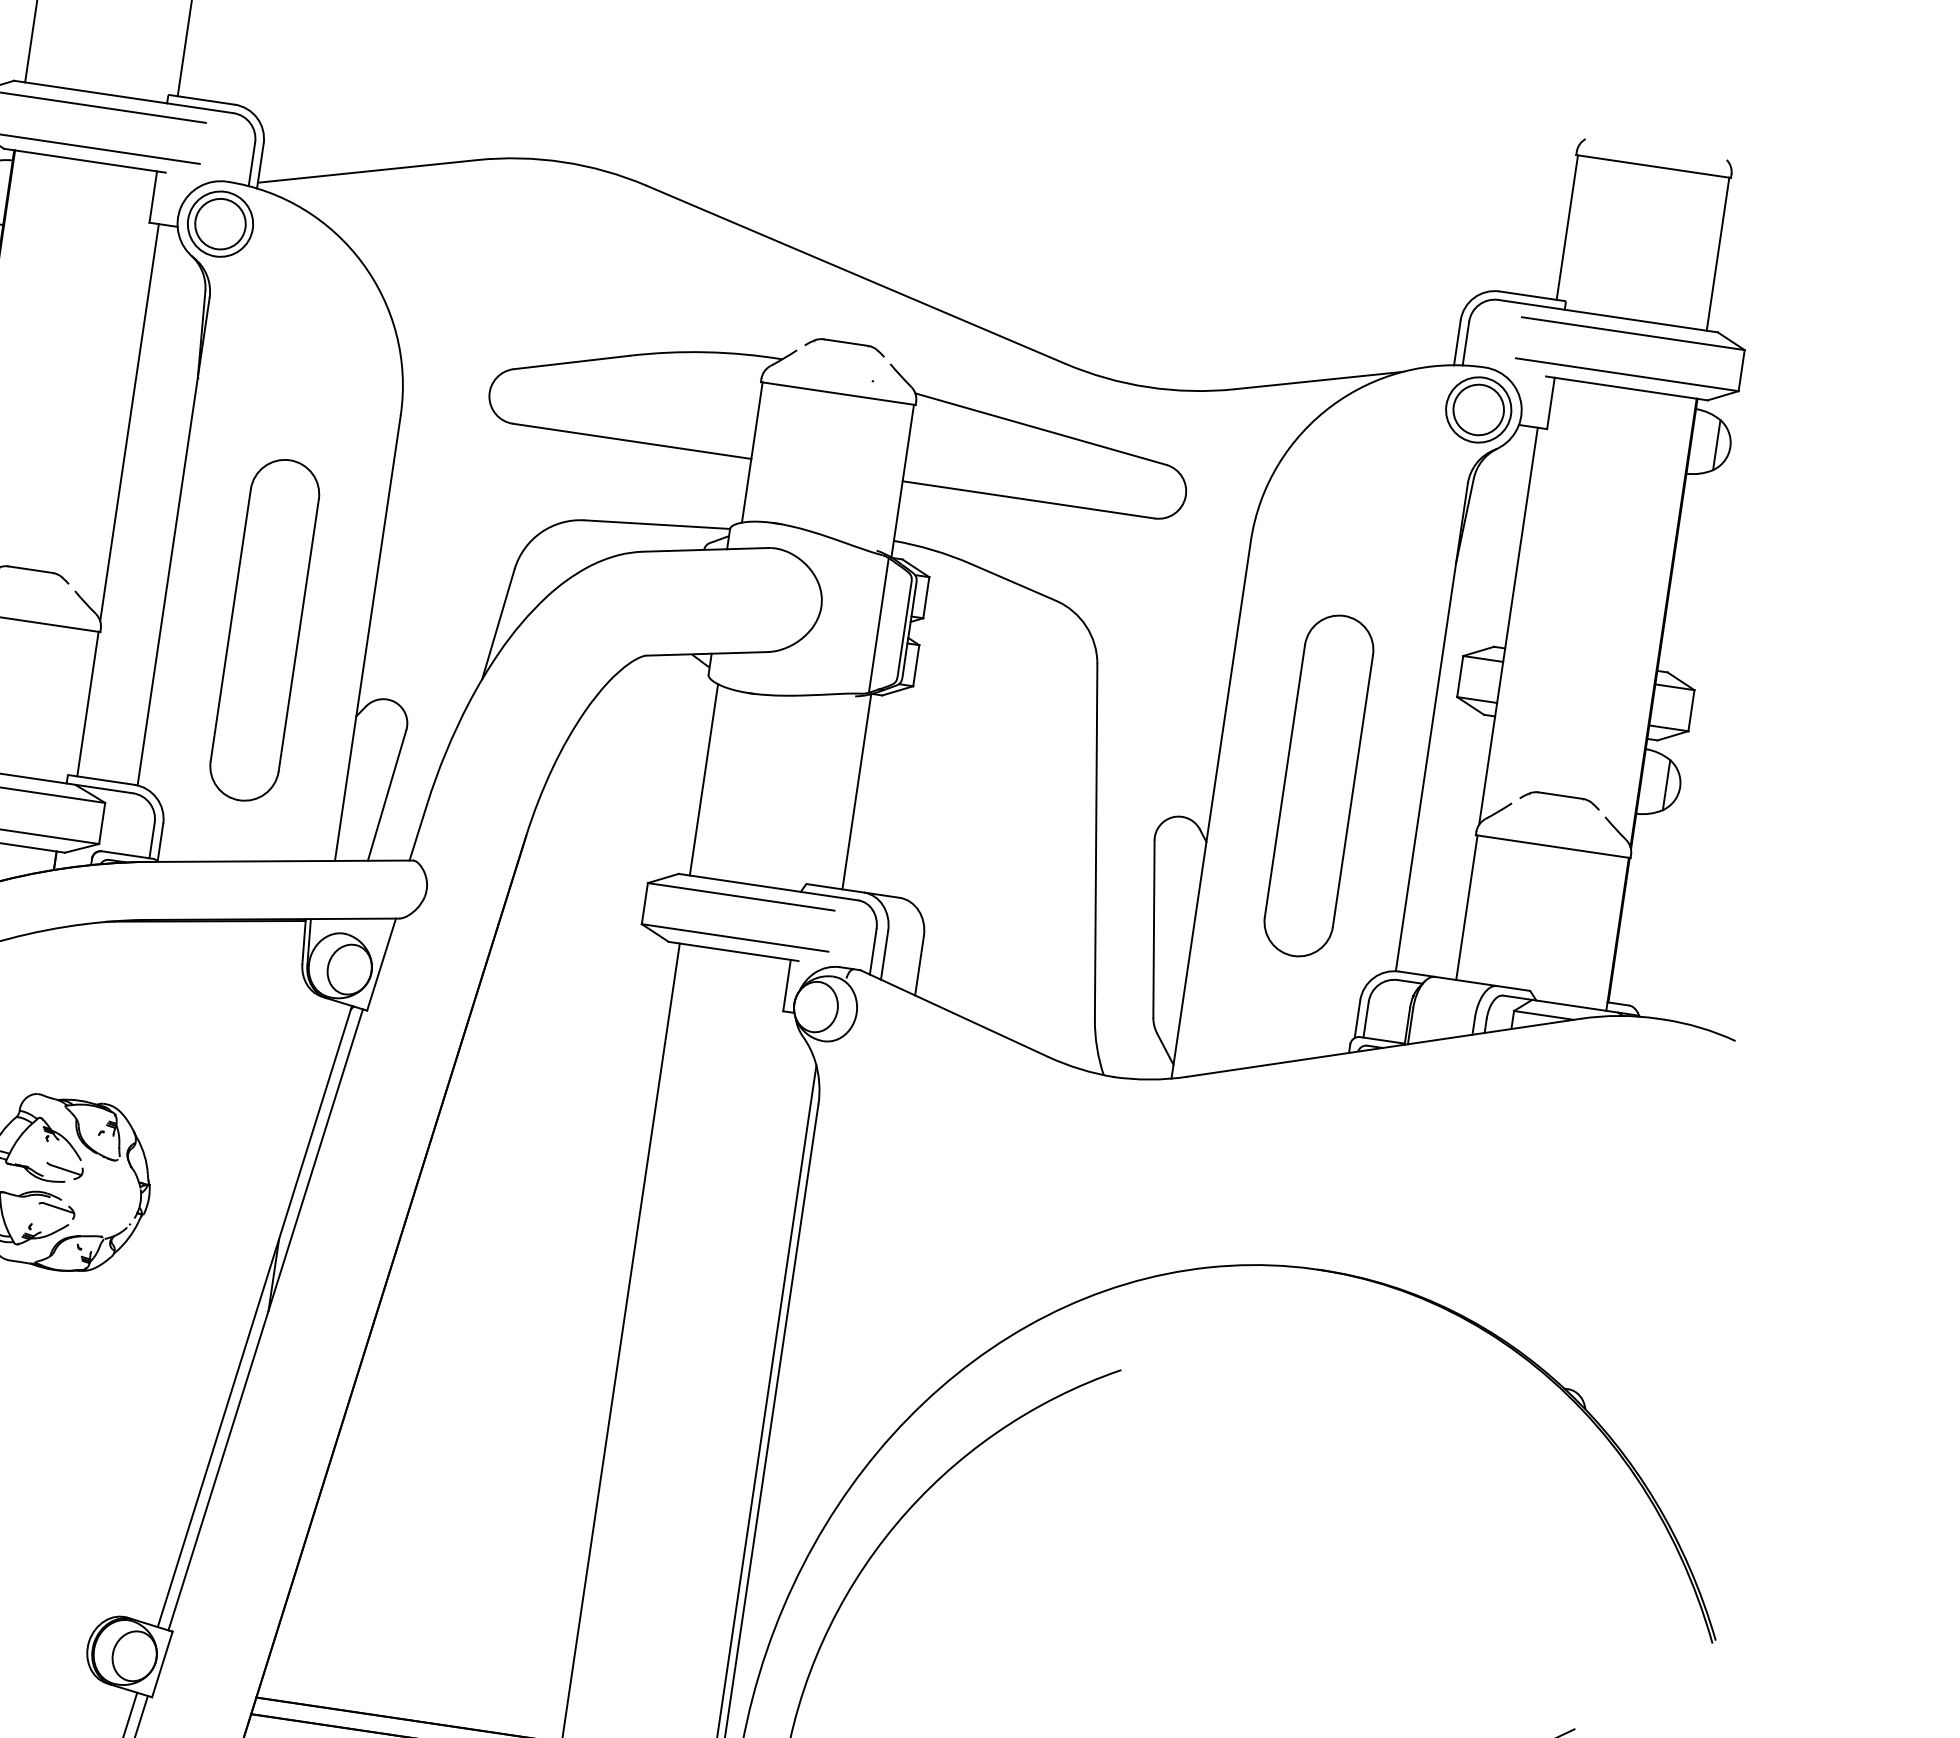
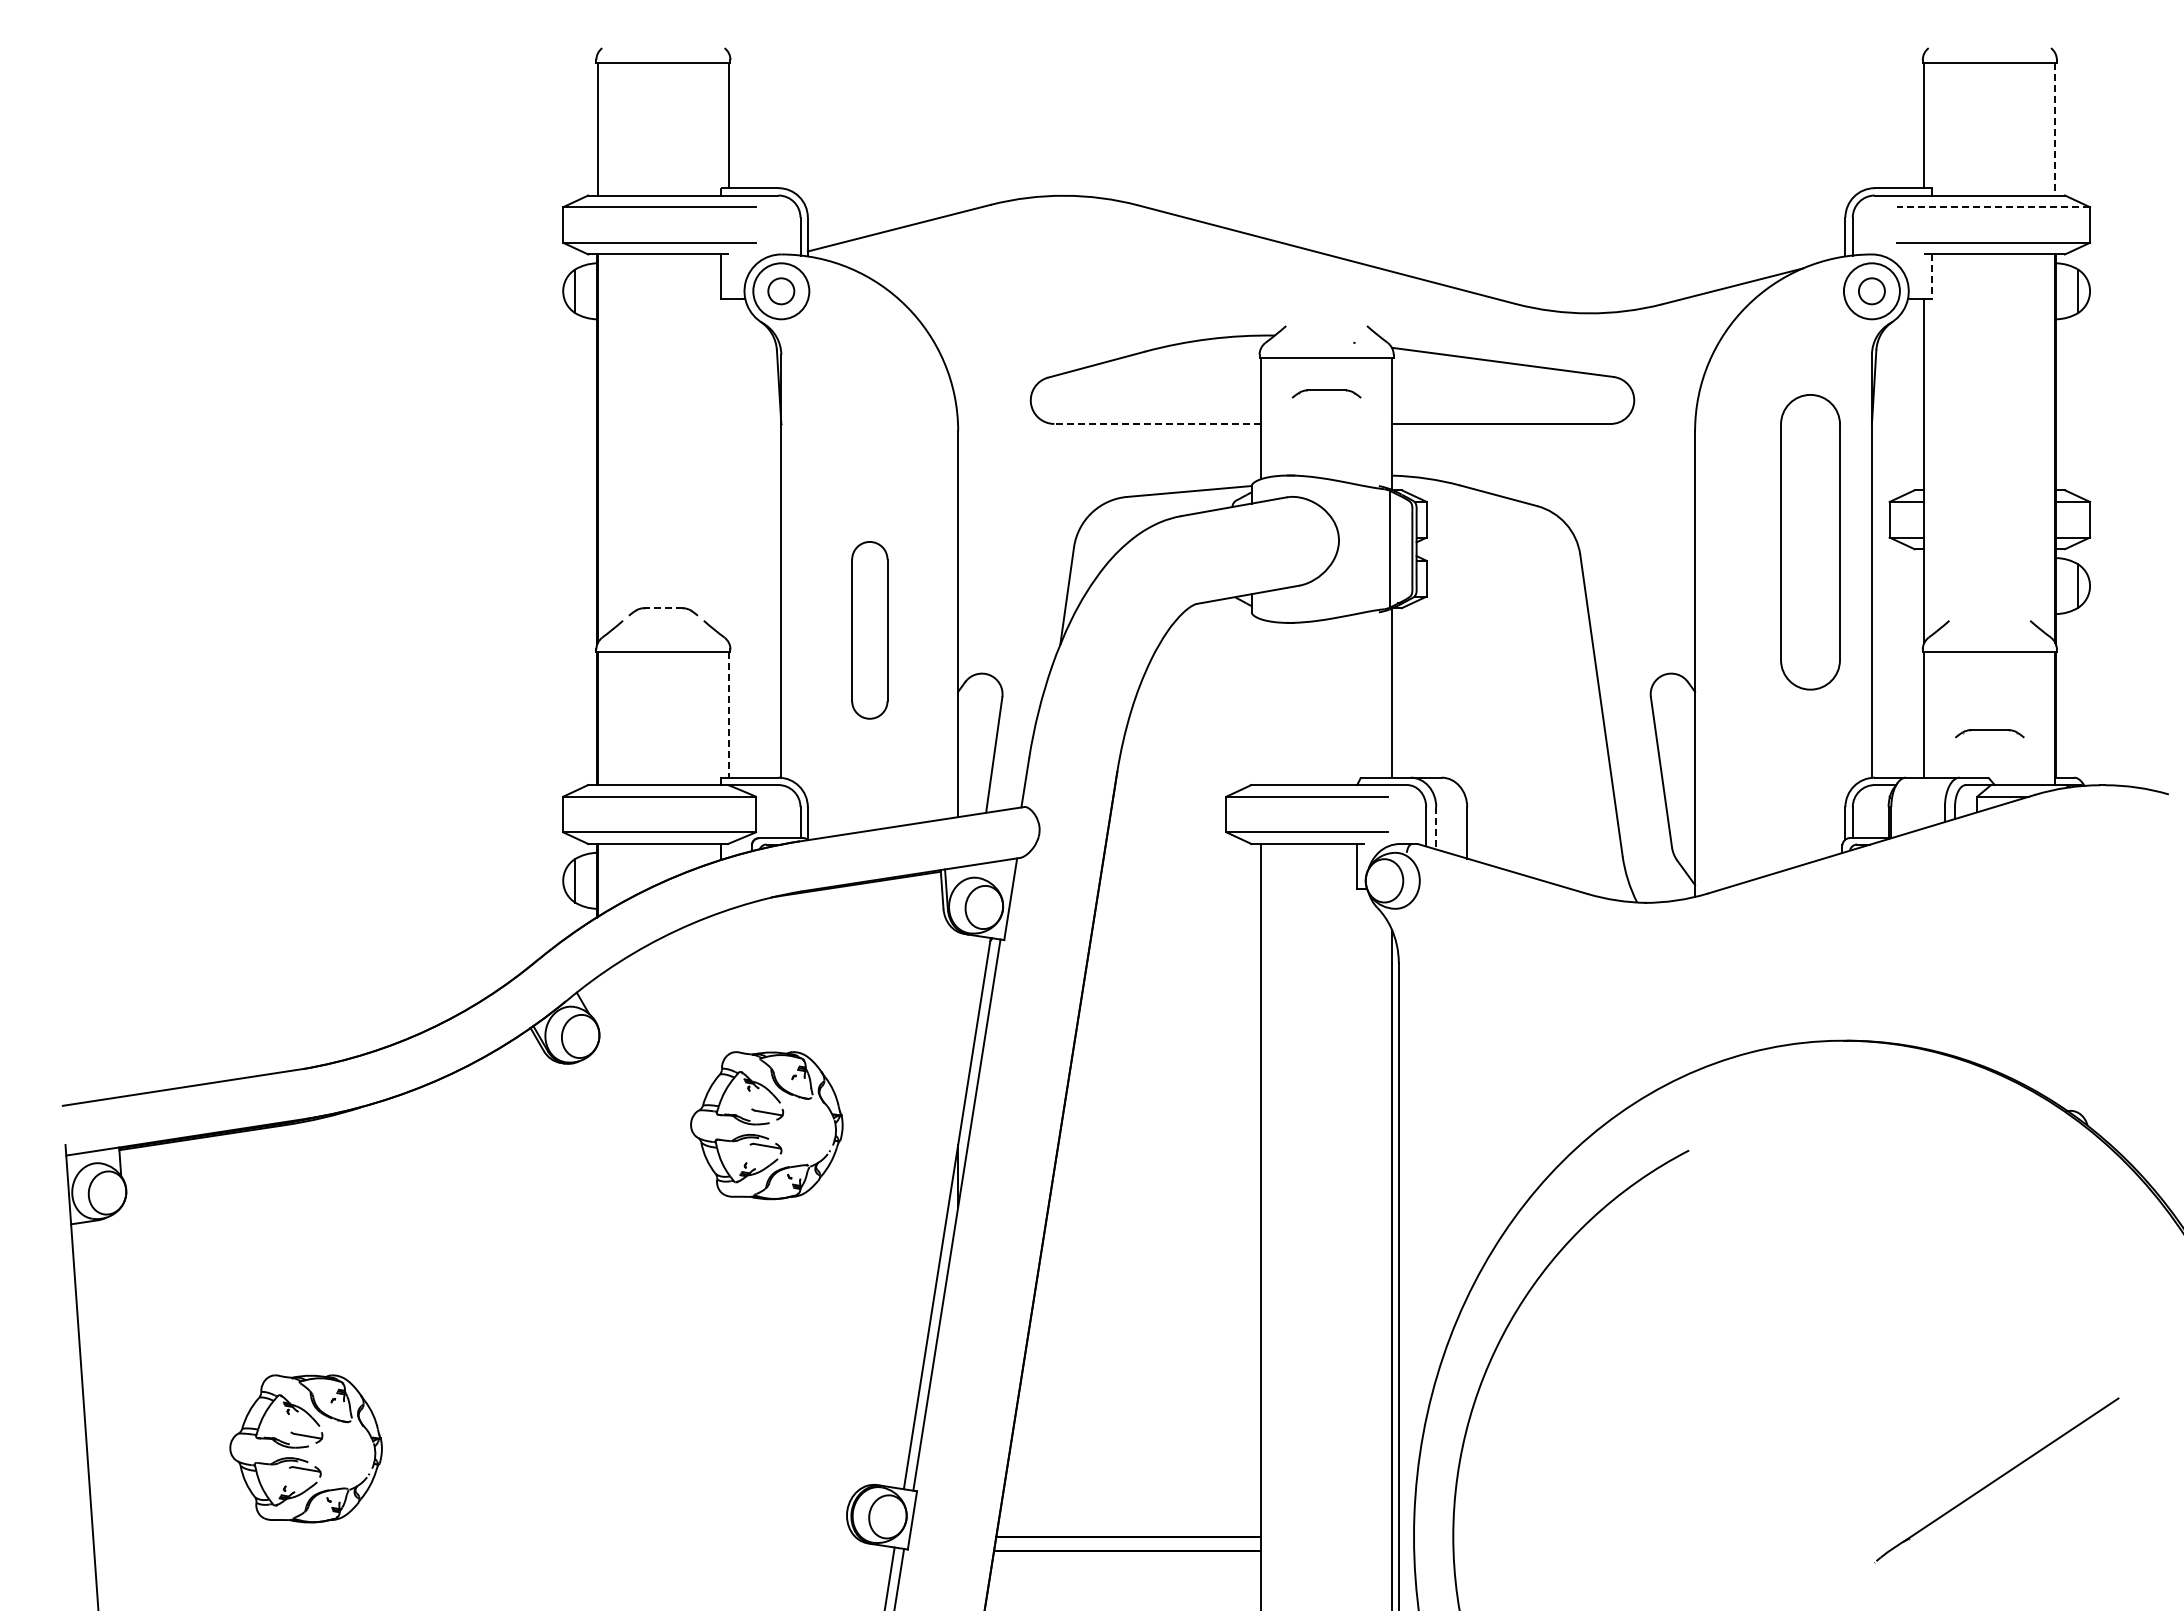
circle: (220, 223) -> (781, 290), size x0.6
line: (1718, 254) -> (2055, 129), solid -> dashed
line: (1633, 333) -> (1993, 207), solid -> dashed
part: (845, 346) -> (1326, 393), moved
line: (1550, 404) -> (1932, 277), solid -> dashed
circle: (1478, 408) -> (1871, 290), size x0.6
line: (130, 422) -> (729, 470), removed
line: (631, 440) -> (1157, 423), solid -> dashed
line: (29, 569) -> (662, 608), solid -> dashed
part: (264, 630) -> (869, 630), size x0.6
line: (88, 704) -> (729, 715), solid -> dashed
line: (704, 780) -> (1261, 702), removed
part: (1318, 786) -> (1810, 542), moved
part: (1559, 799) -> (1989, 733), moved
line: (884, 955) -> (1436, 828), solid -> dashed

